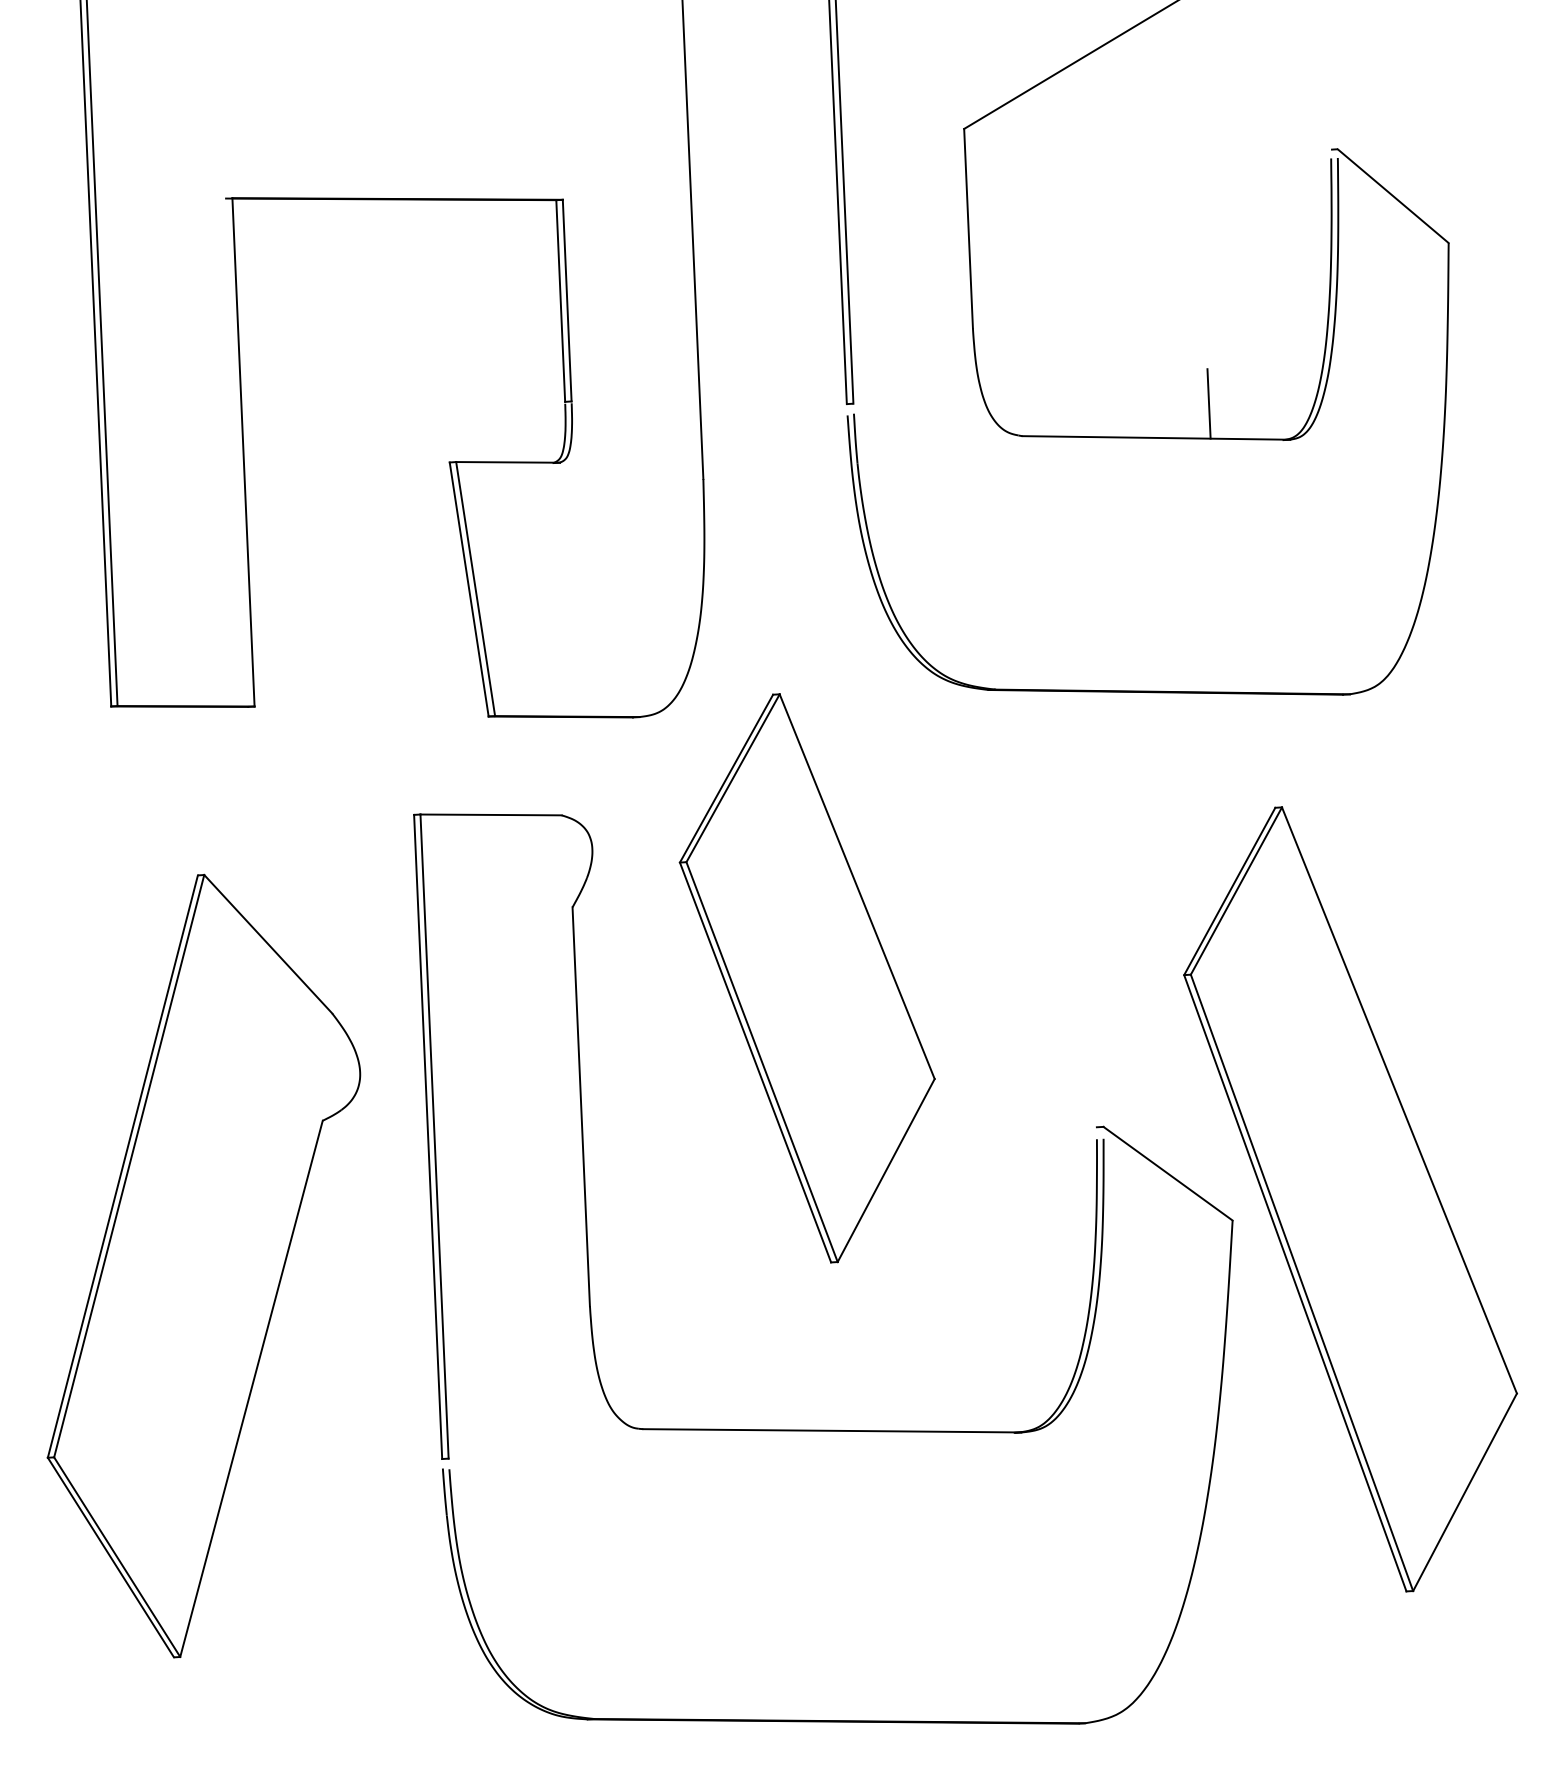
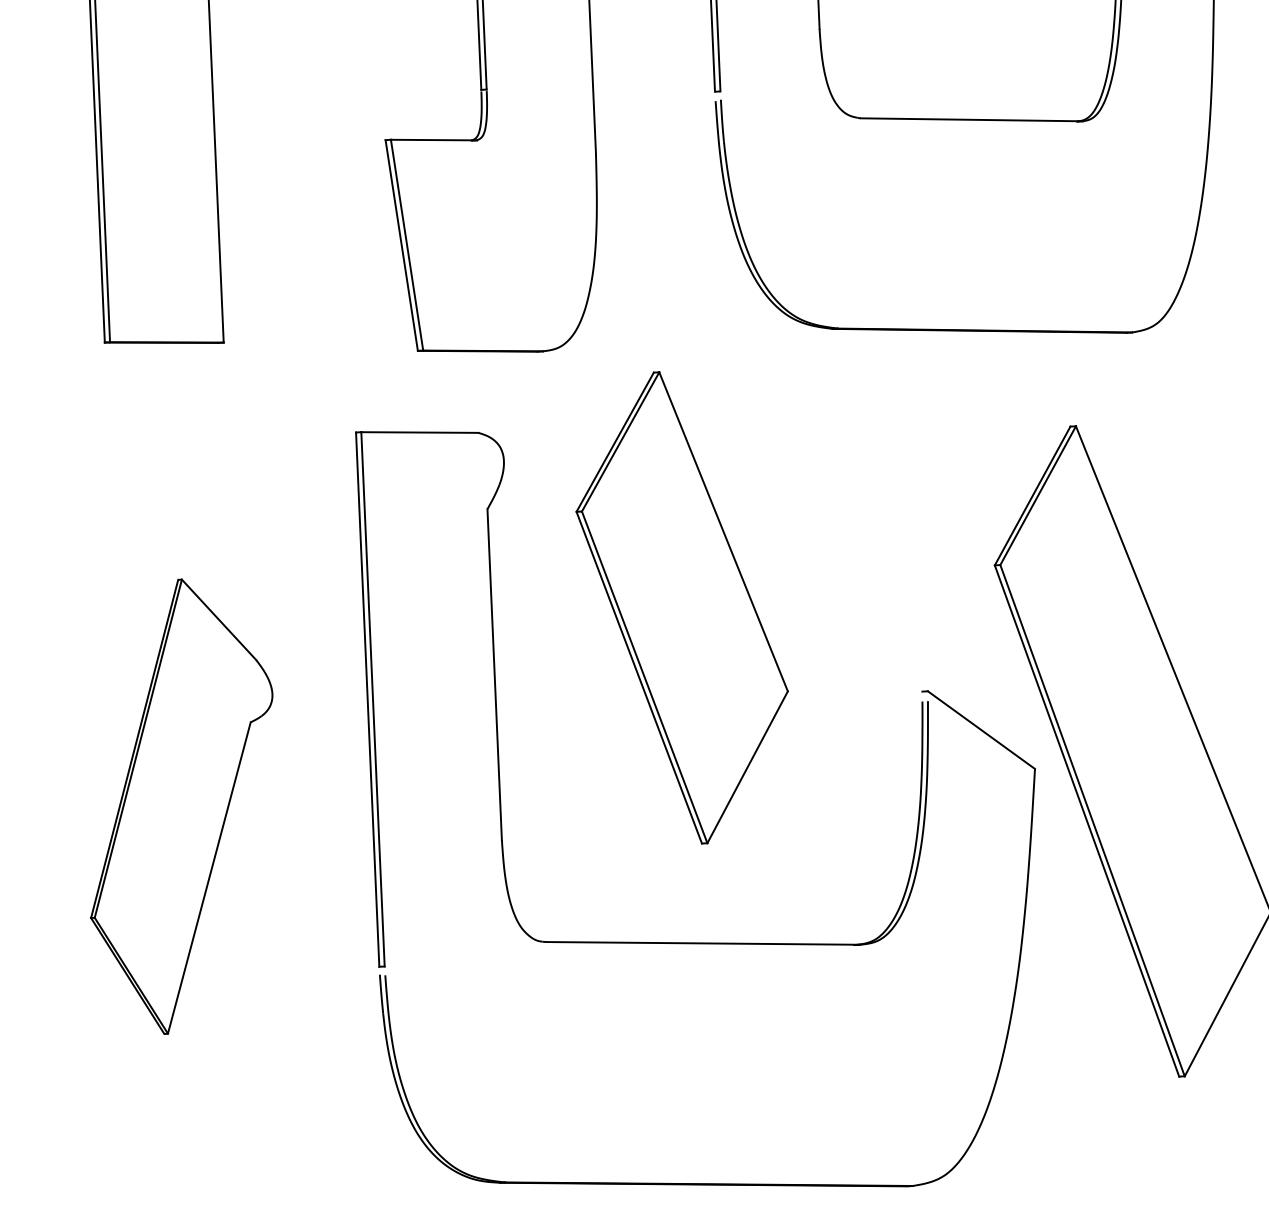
line: (1208, 403) -> (1014, 91), removed
part: (806, 978) -> (681, 608), moved
part: (203, 1265) -> (181, 806), size x0.7

